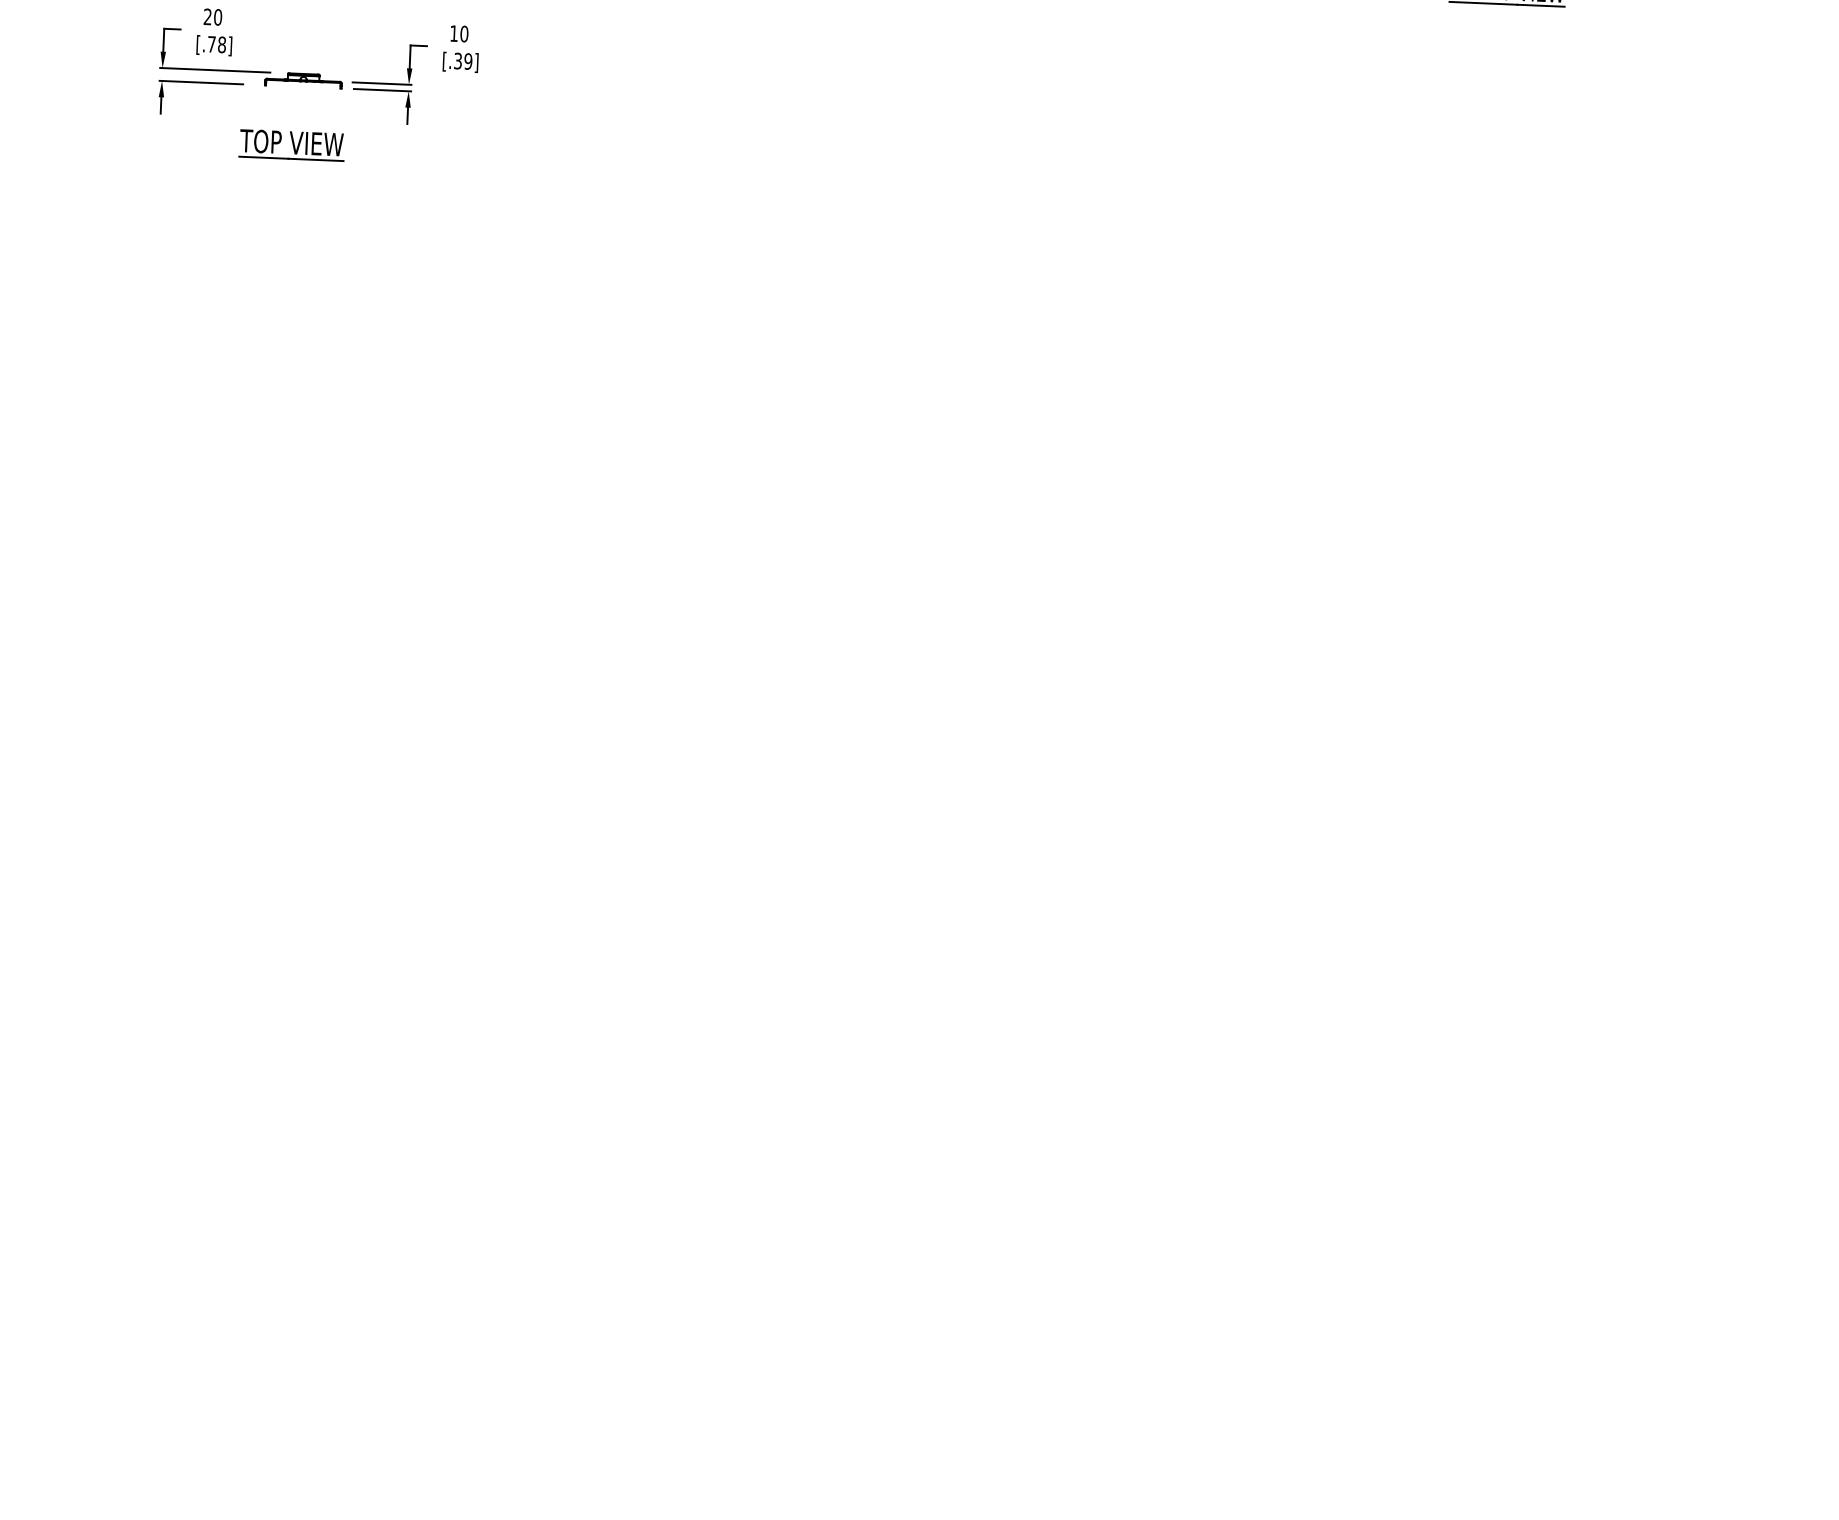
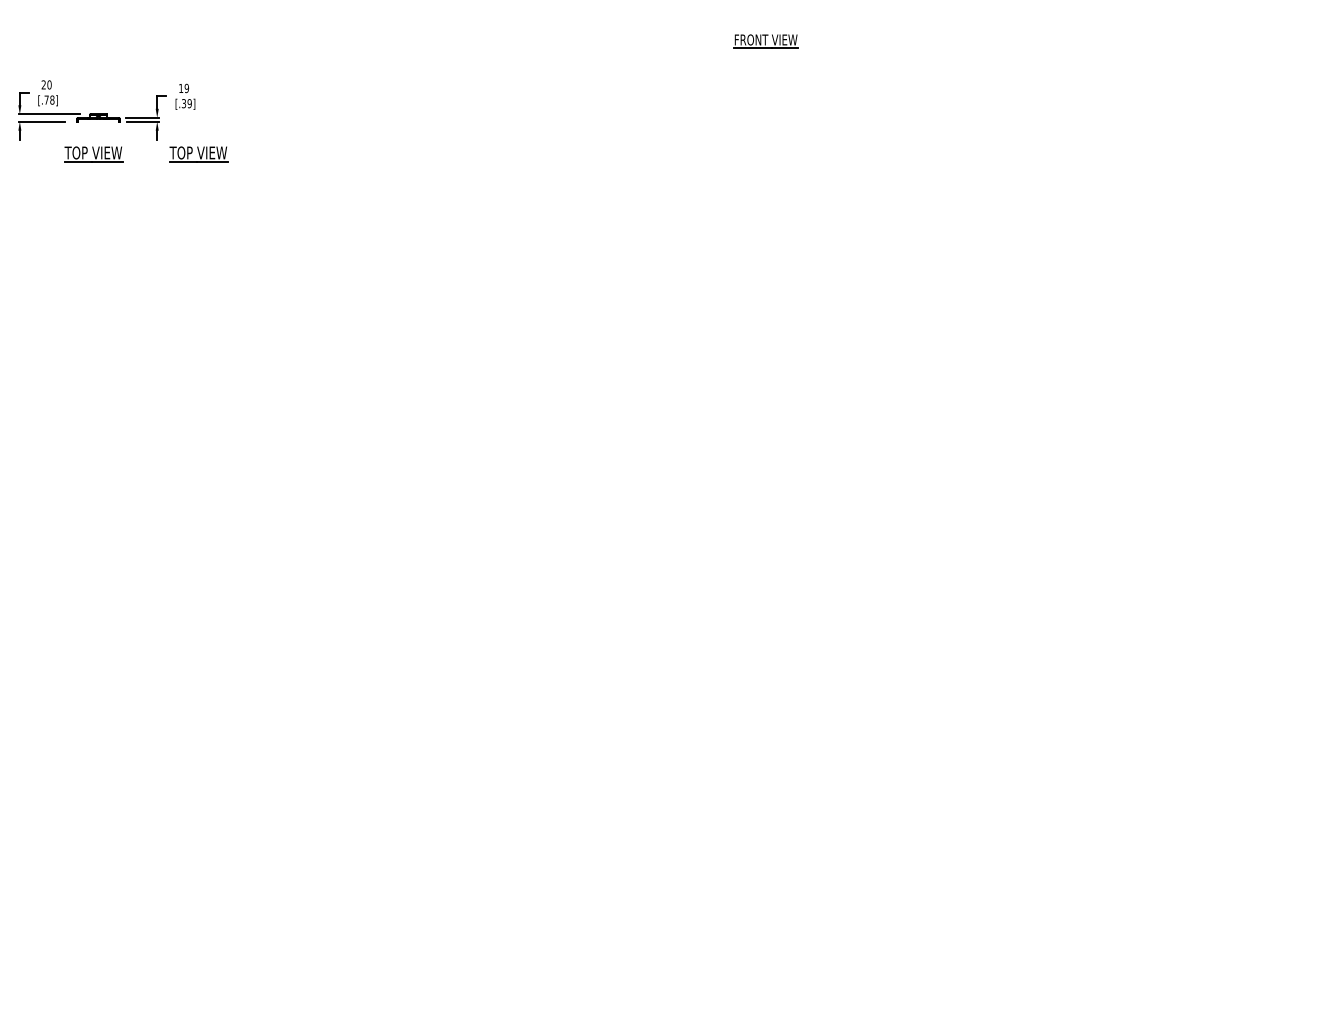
text: (463, 34) -> (186, 88), 10 -> 19
part: (480, 153) -> (198, 154), added

